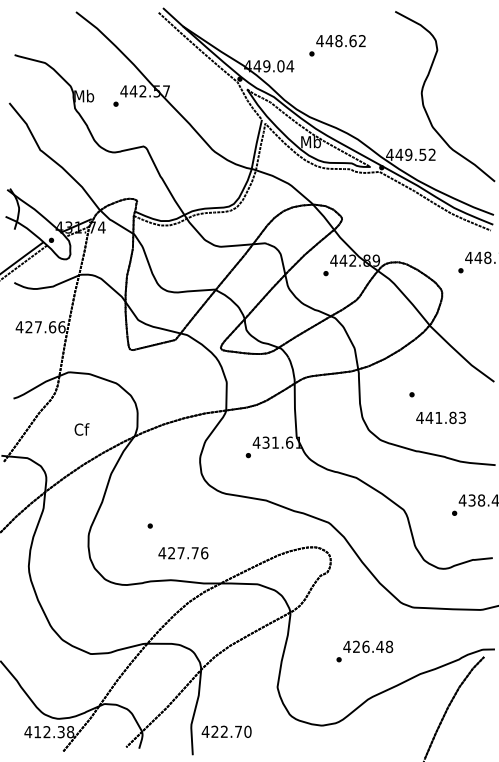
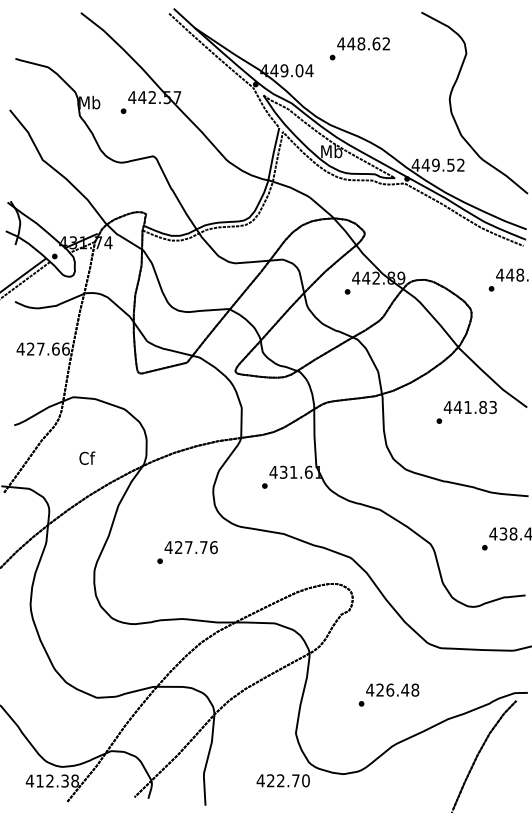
text: (440, 417) -> (469, 407), moved
text: (183, 553) -> (191, 547), moved
text: (226, 731) -> (283, 780), moved

